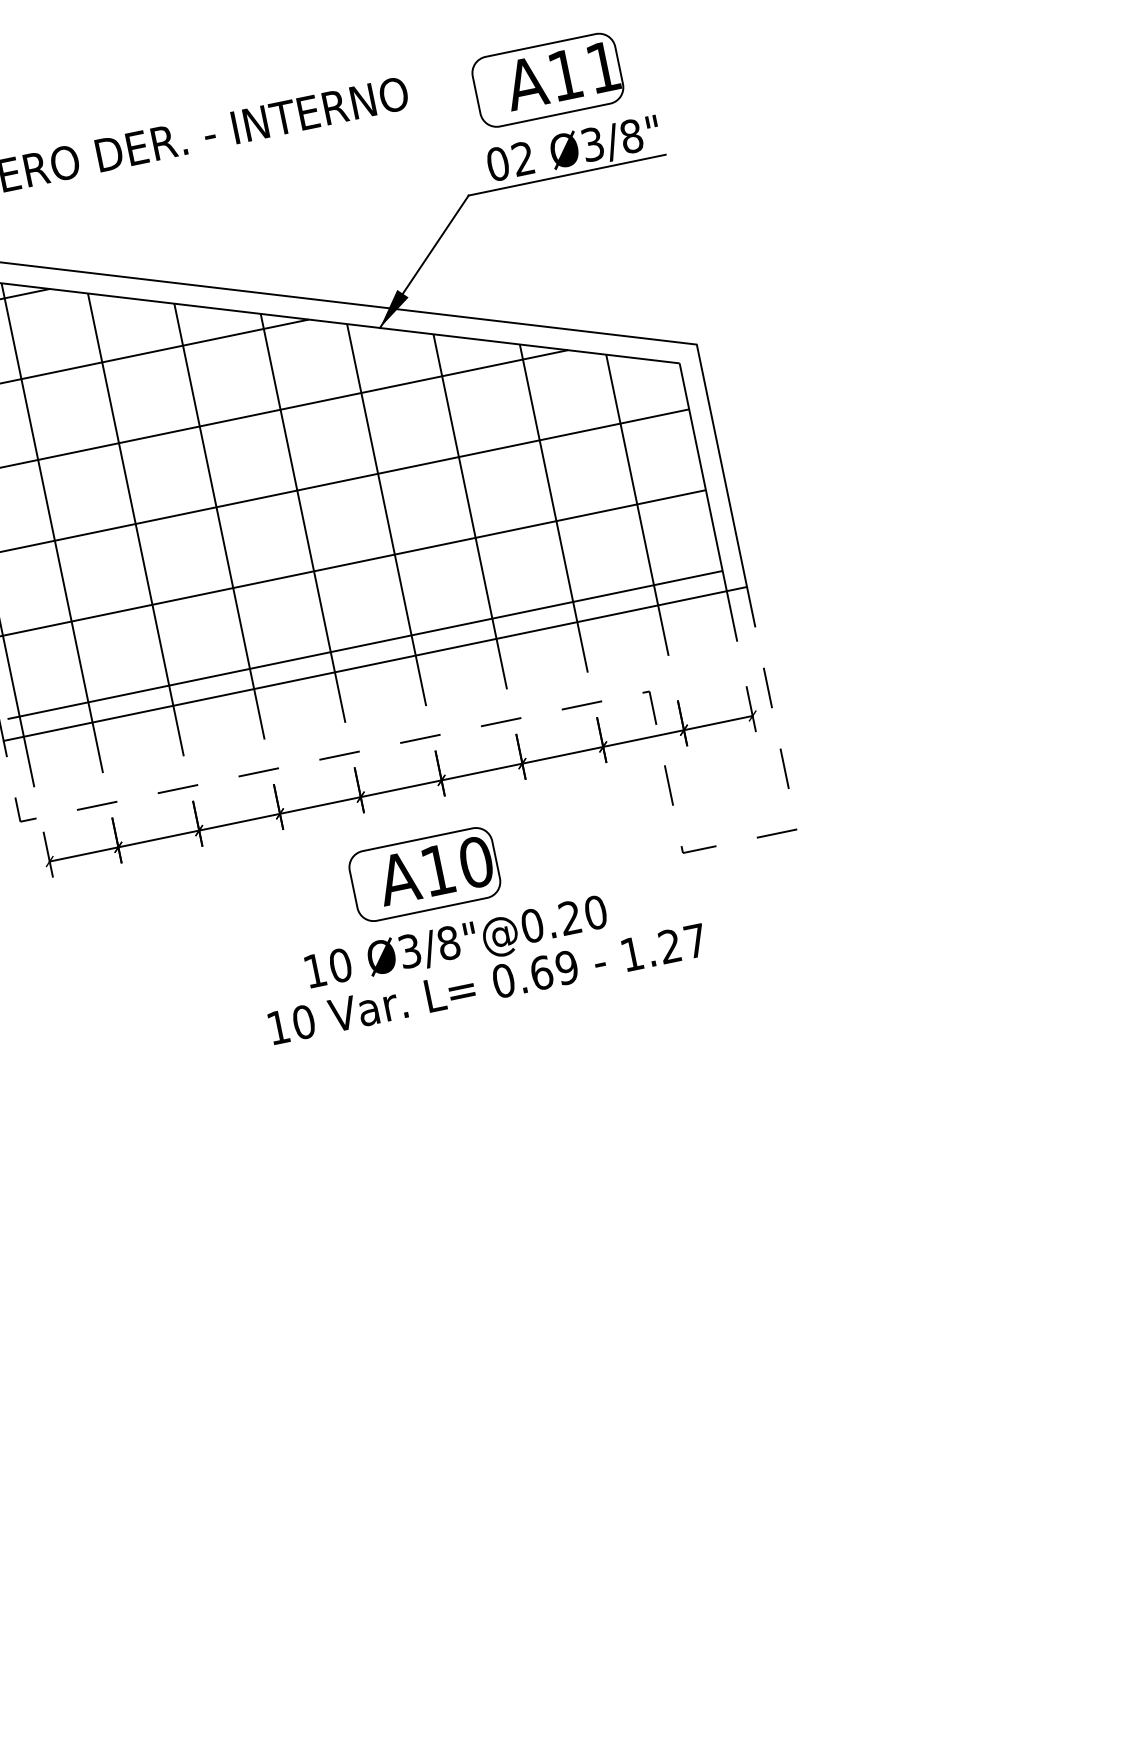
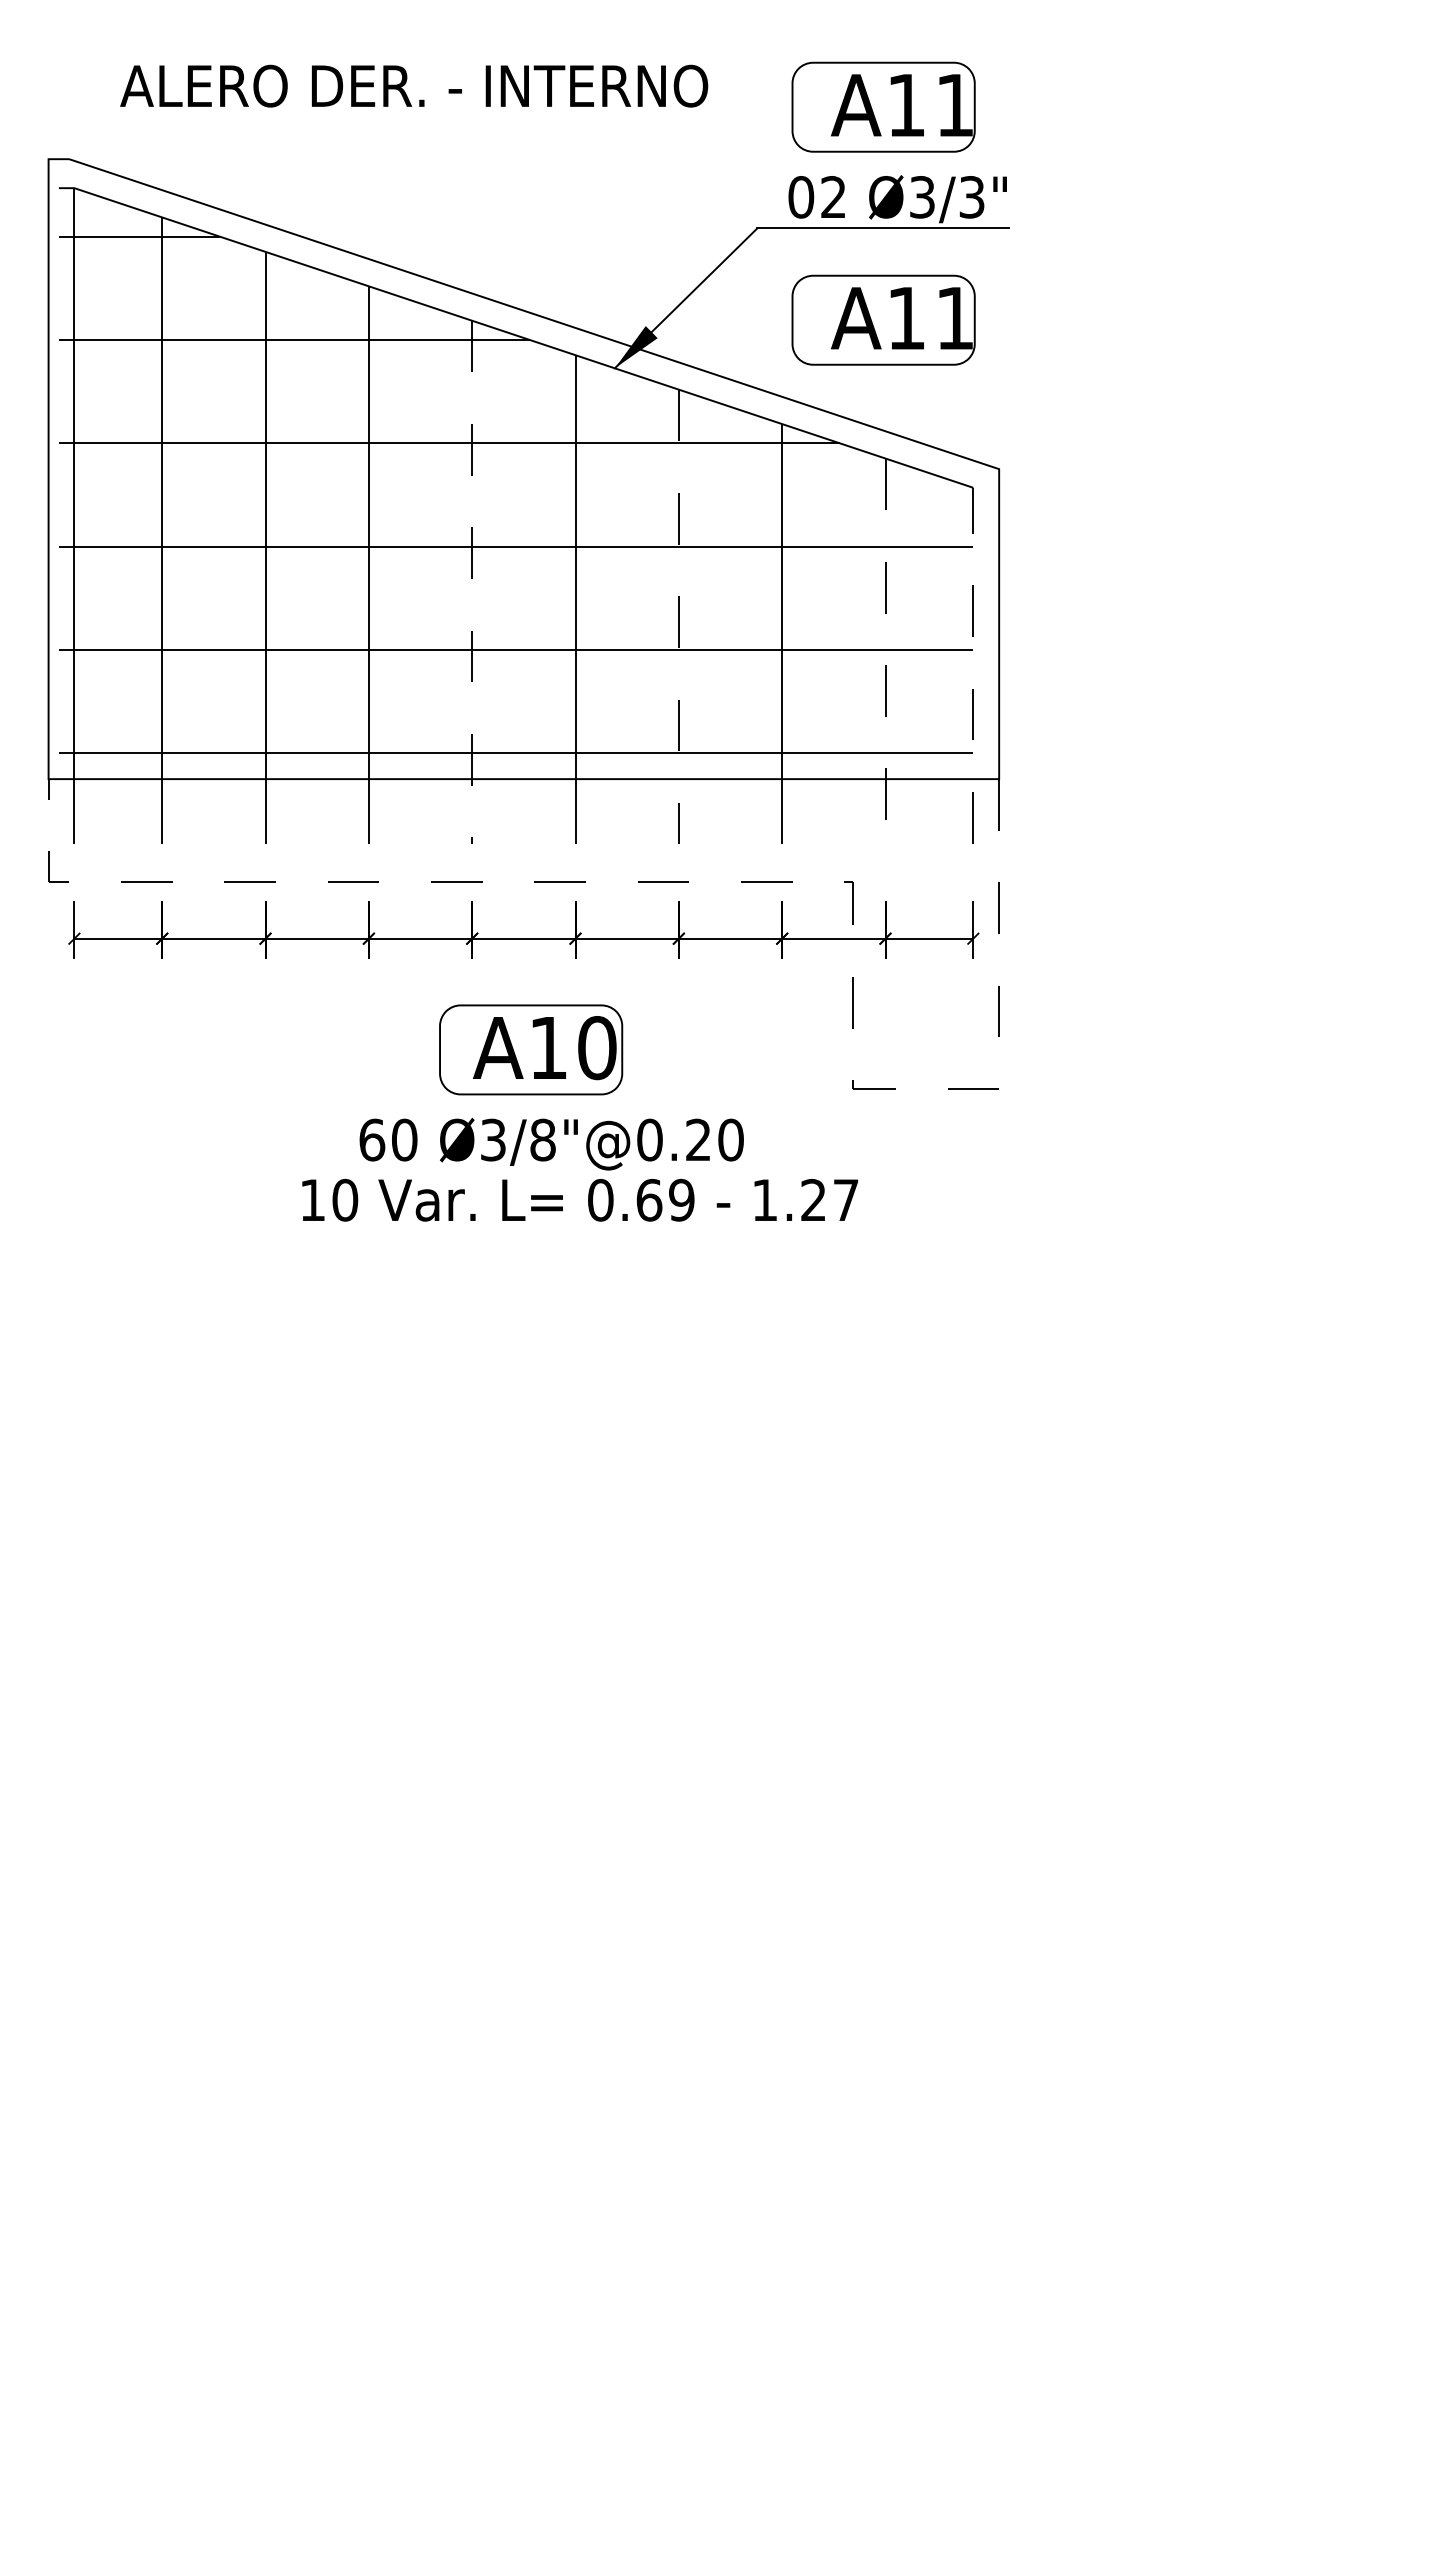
text: (631, 136) -> (971, 197), Ø3/8" -> Ø3/3"
part: (582, 246) -> (883, 319), added
line: (708, 502) -> (973, 665), solid -> dashed
line: (637, 505) -> (885, 651), solid -> dashed
line: (470, 512) -> (678, 617), solid -> dashed
line: (303, 518) -> (472, 582), solid -> dashed
text: (315, 970) -> (372, 1139), 10 -> 60

